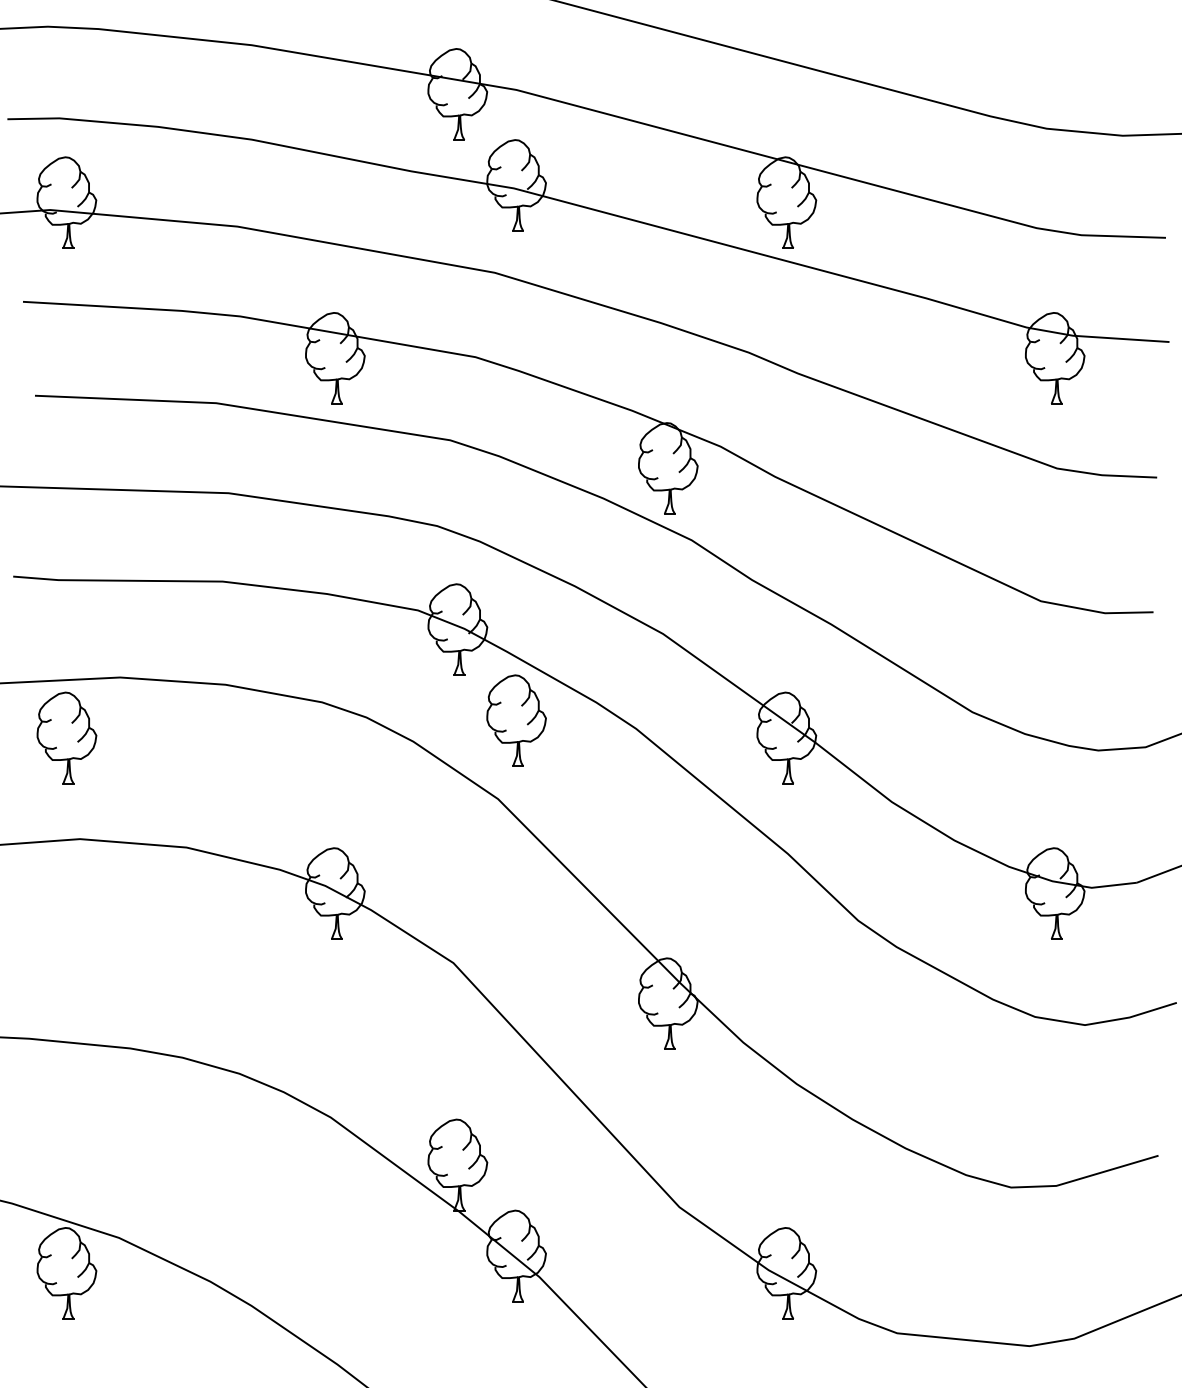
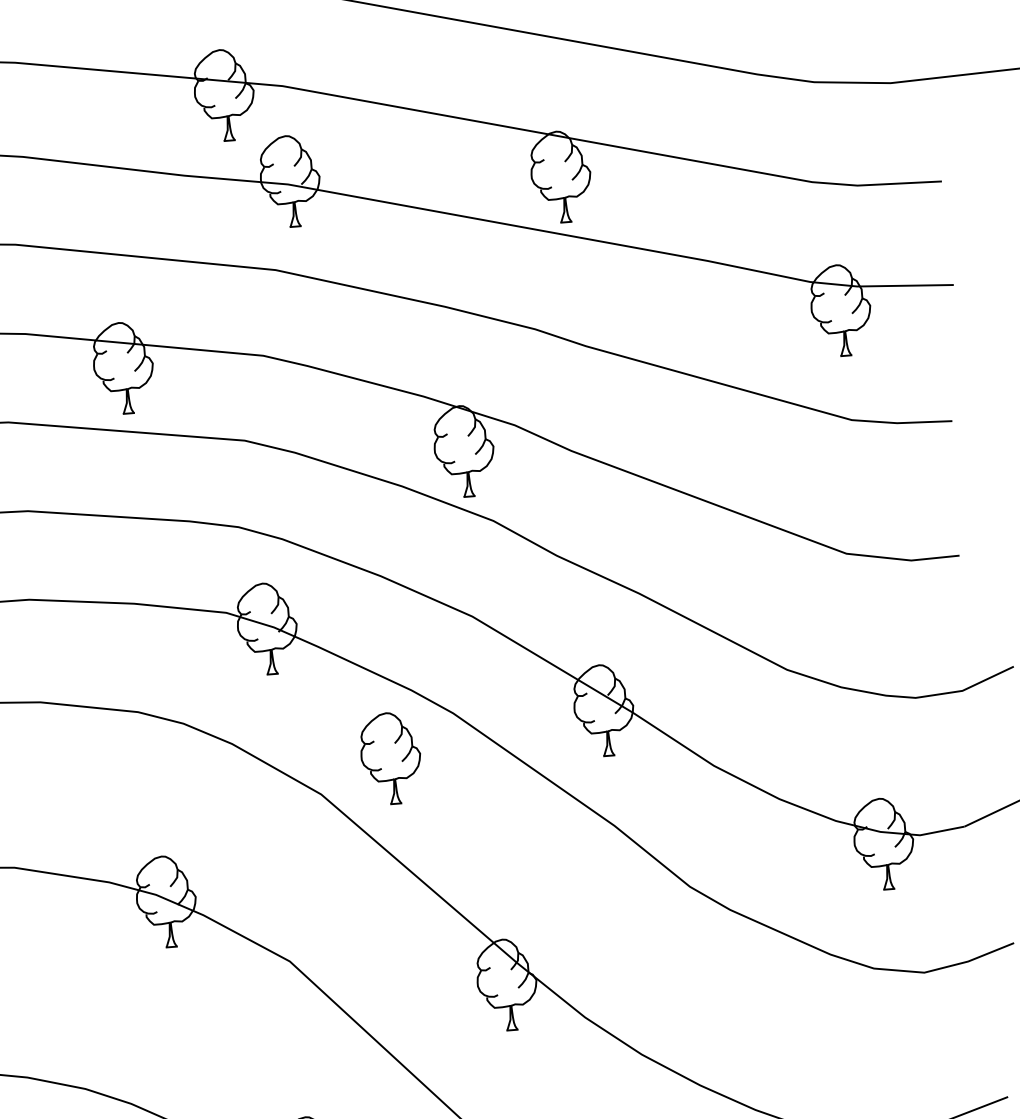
part: (516, 720) -> (390, 758), moved

